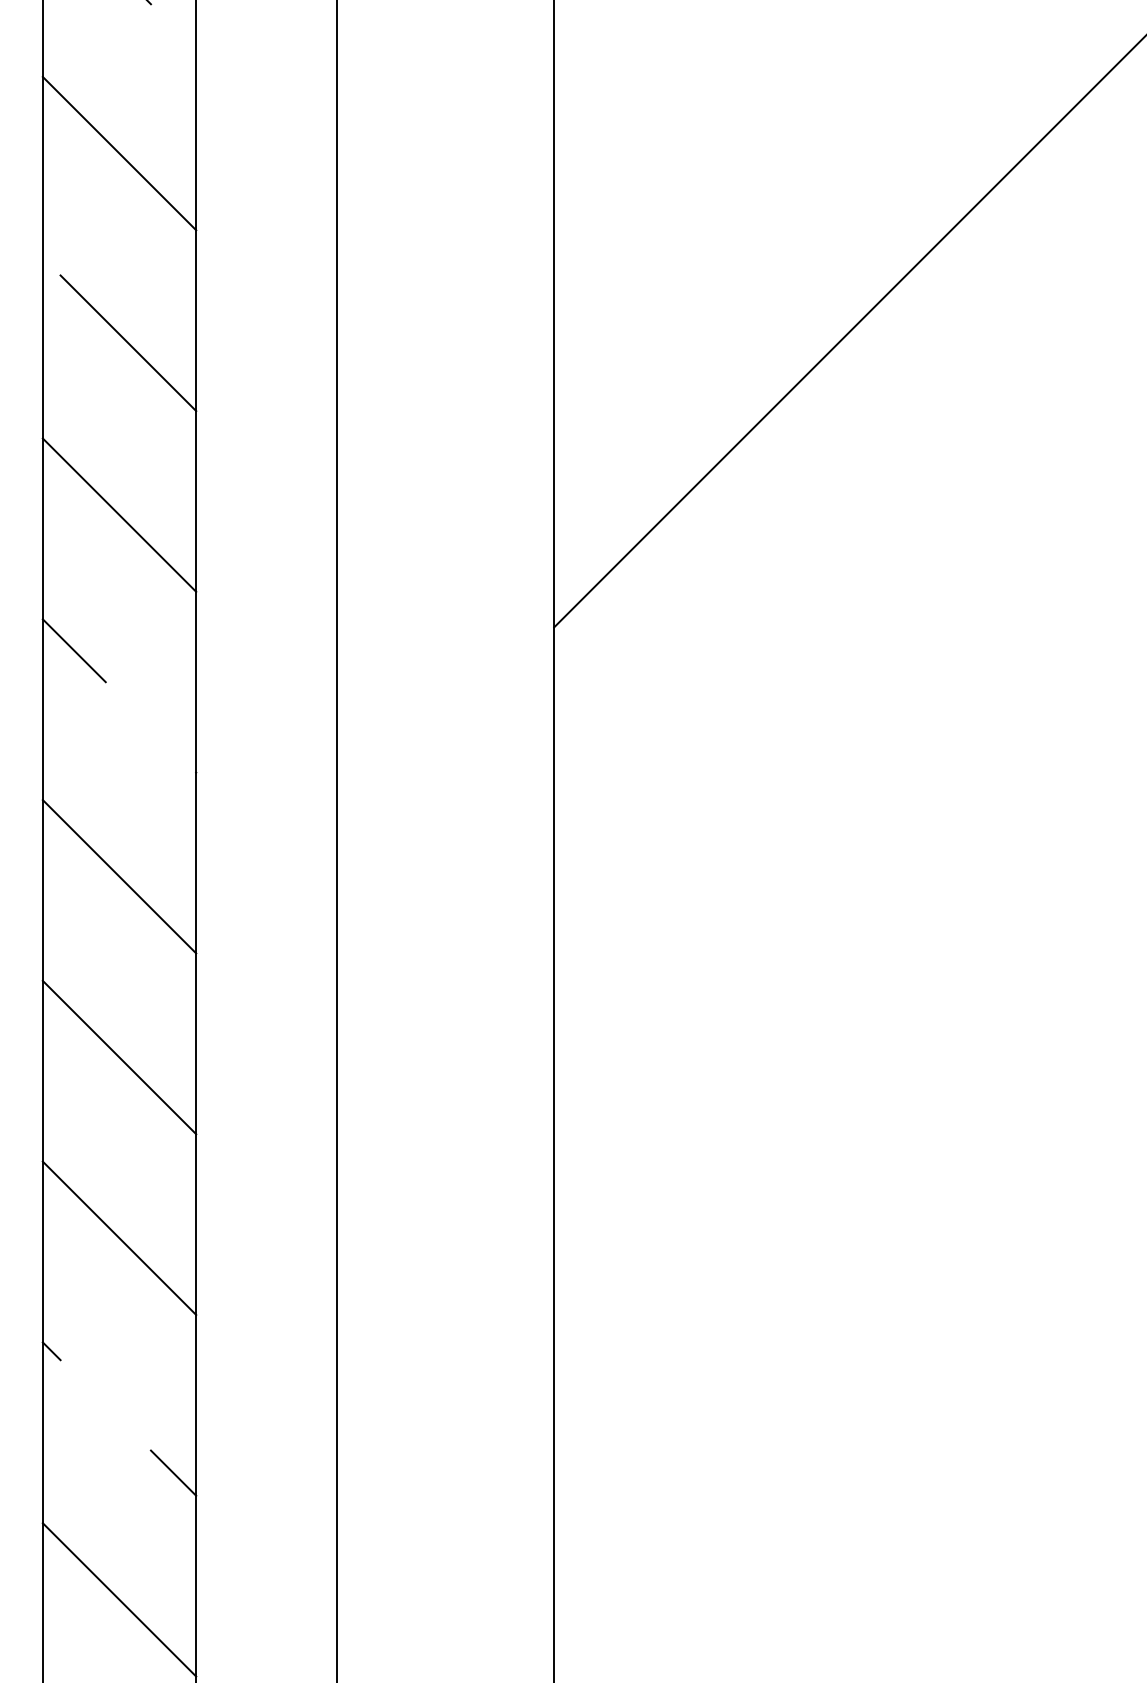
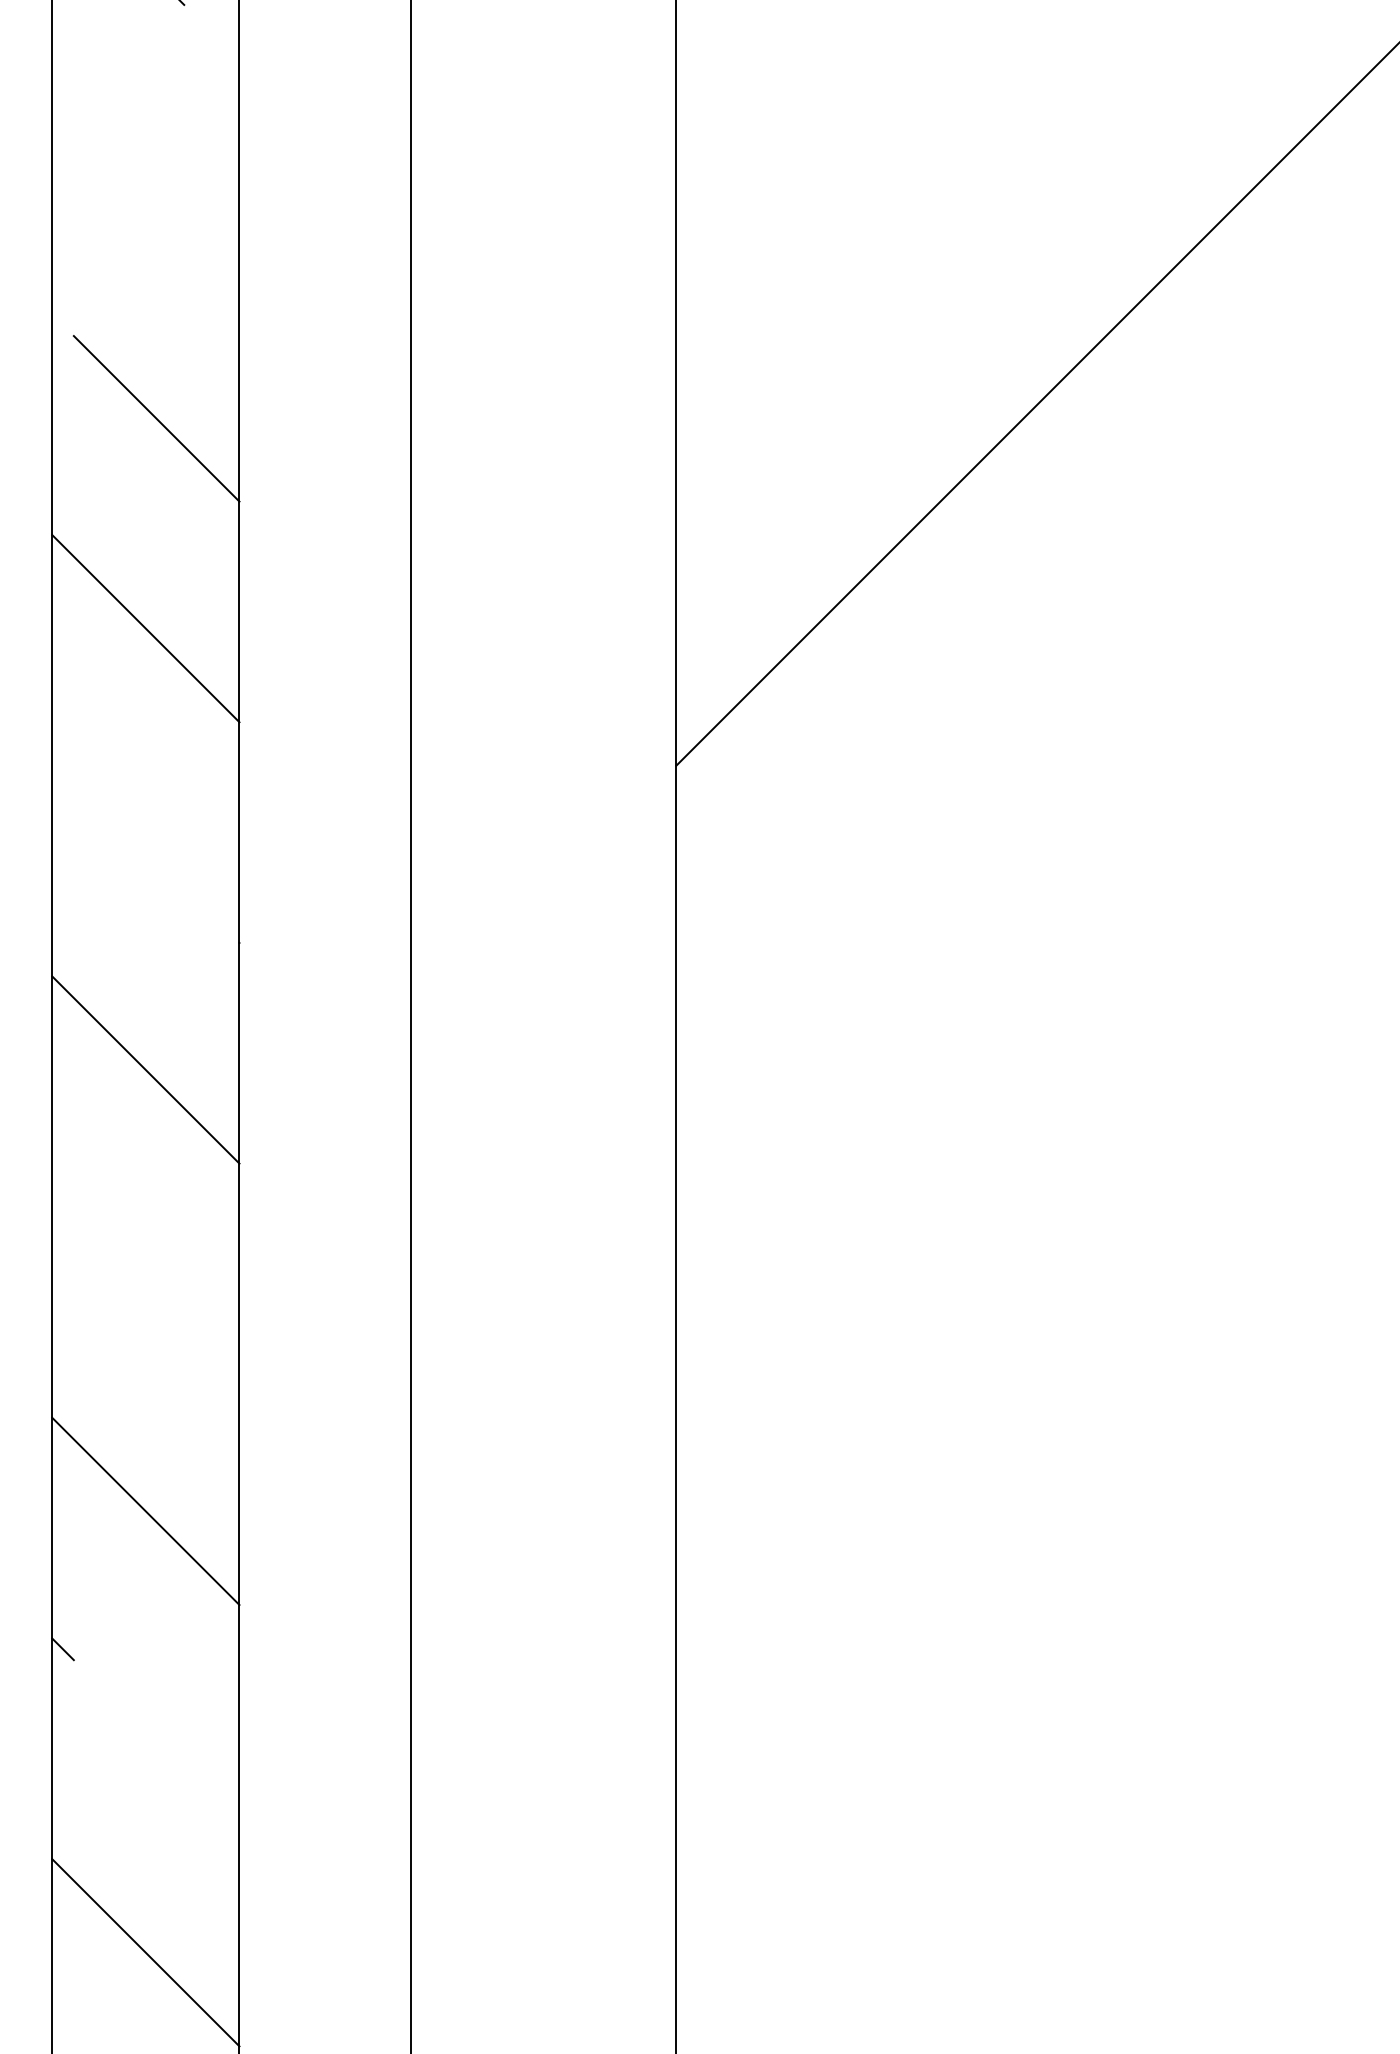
line: (119, 152) -> (145, 186), removed
line: (74, 650) -> (90, 793), removed
line: (119, 1057) -> (145, 1290), removed
line: (173, 1472) -> (211, 1797), removed

